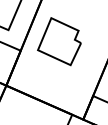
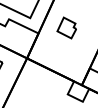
part: (58, 40) -> (66, 27), size x0.6

